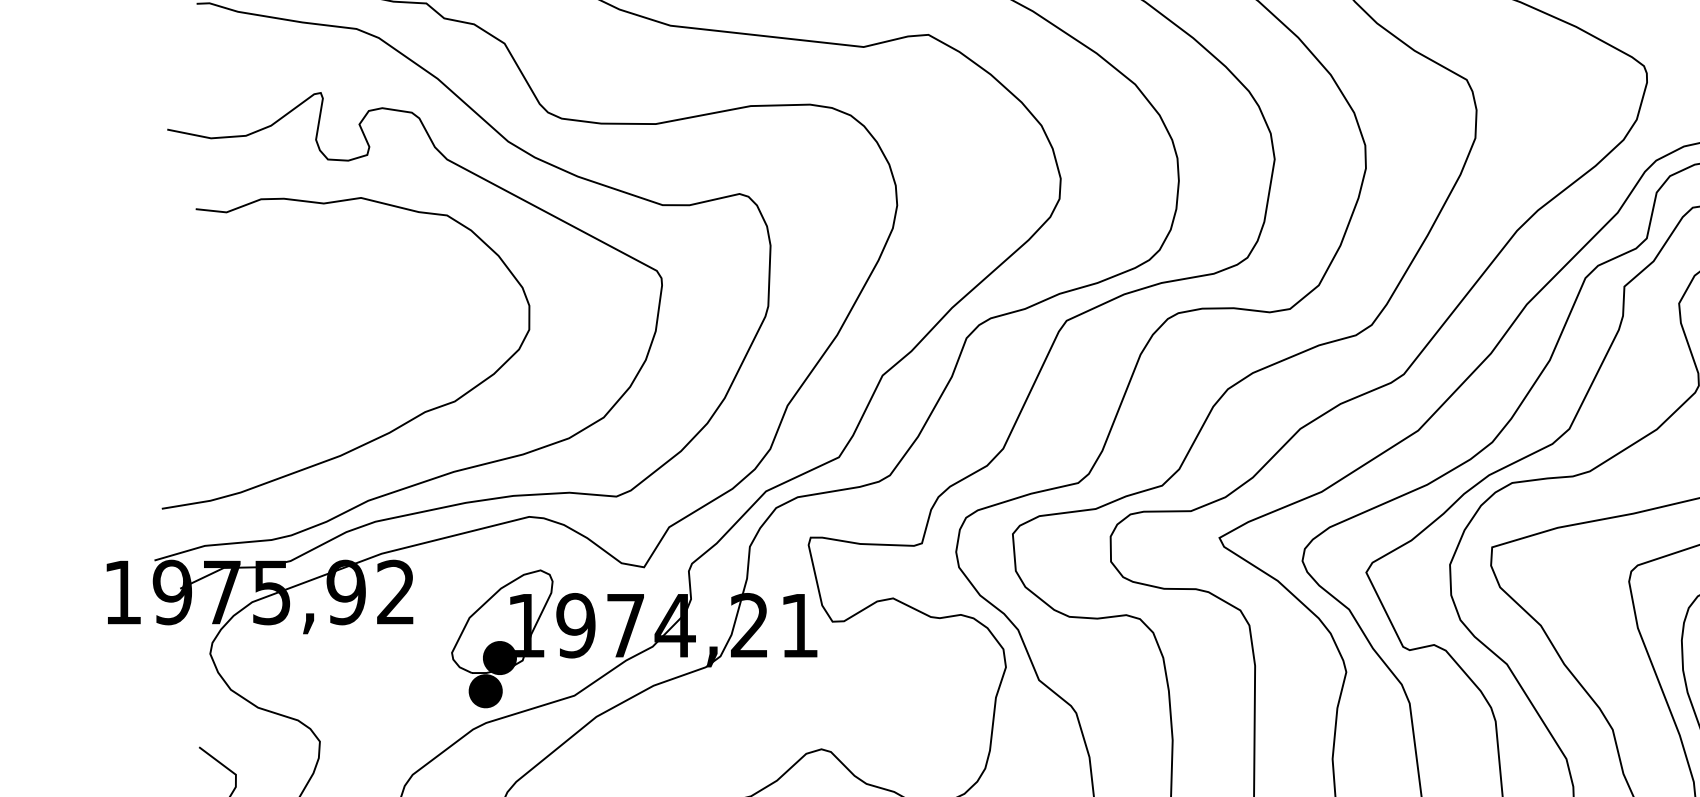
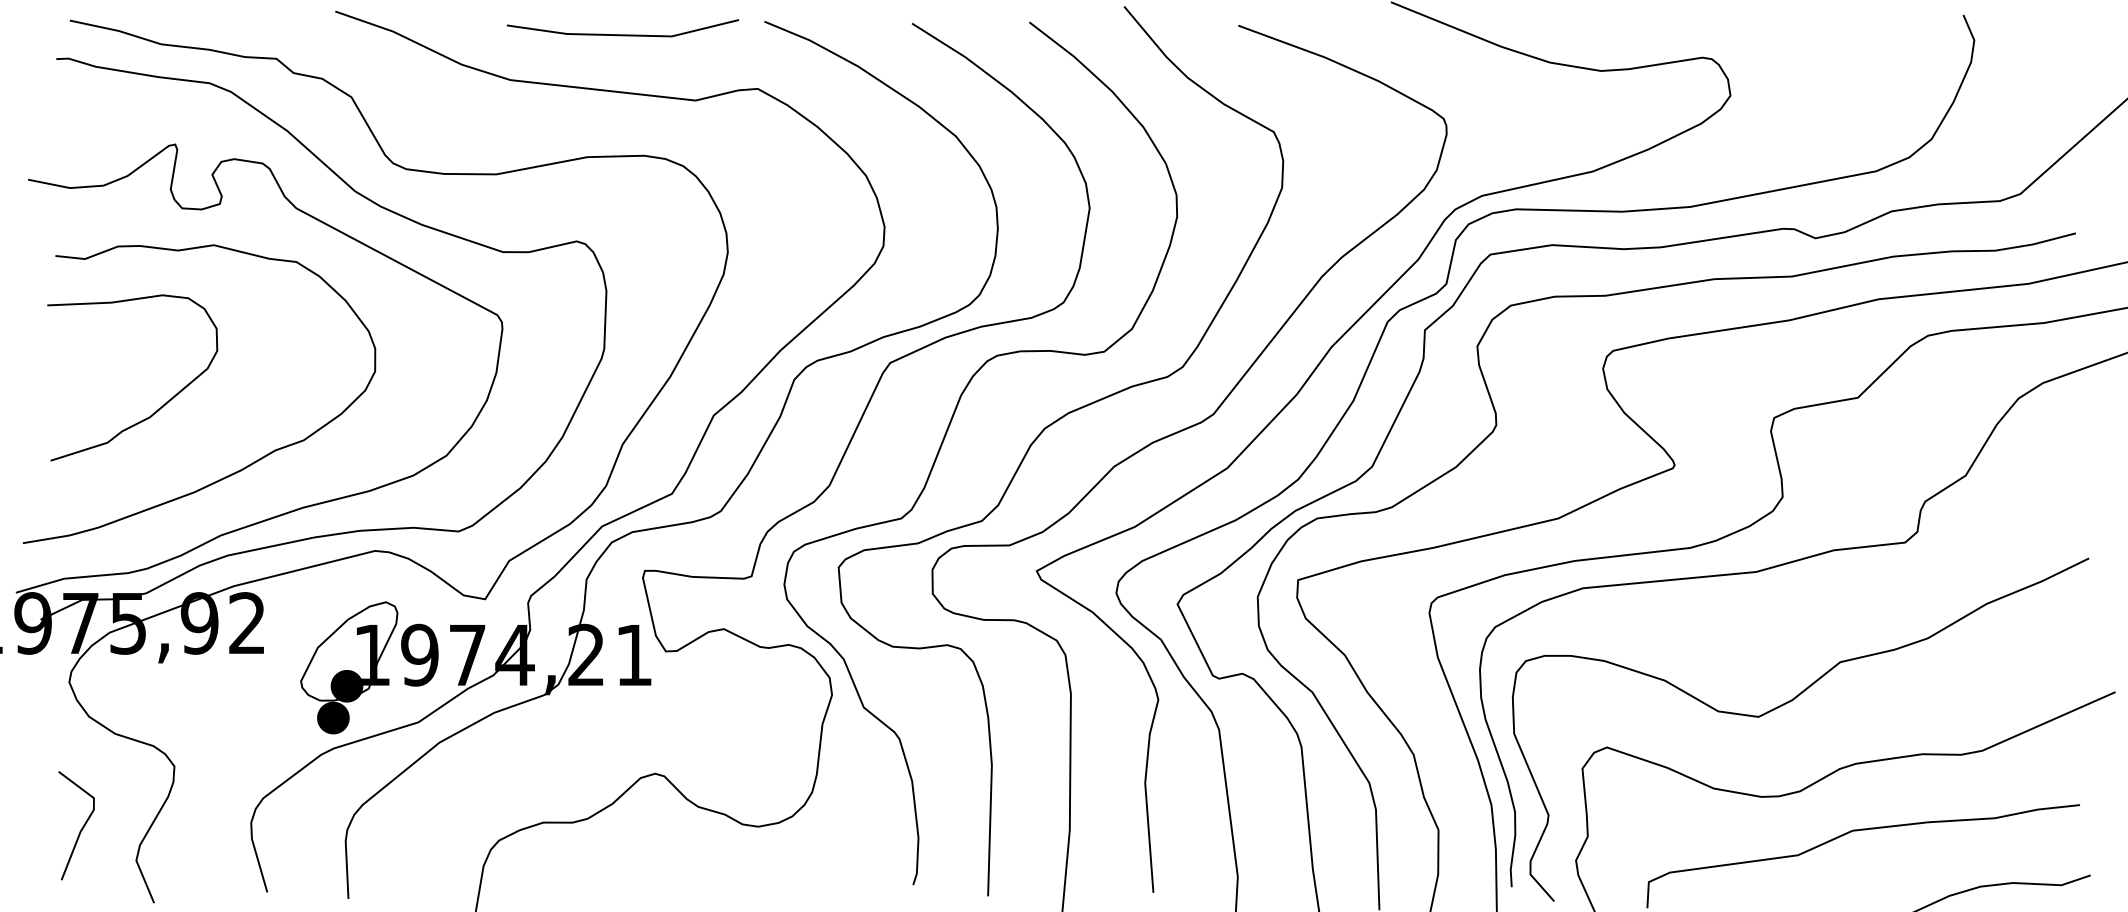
part: (303, 368) -> (158, 408), added

